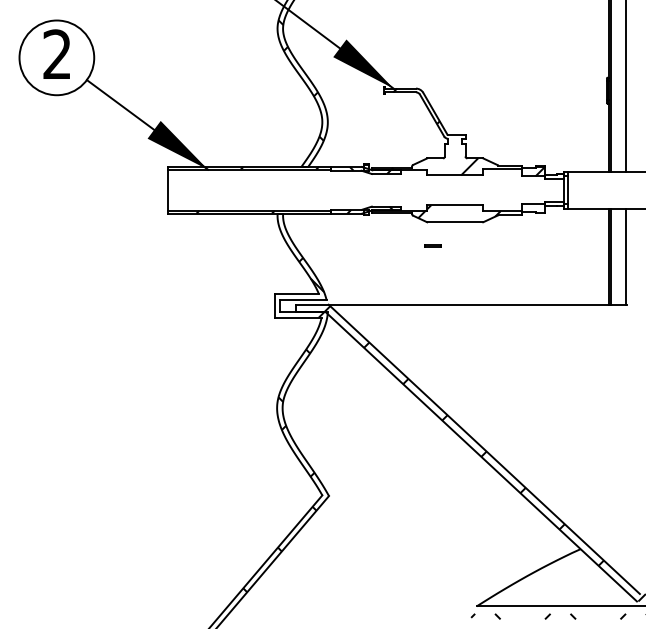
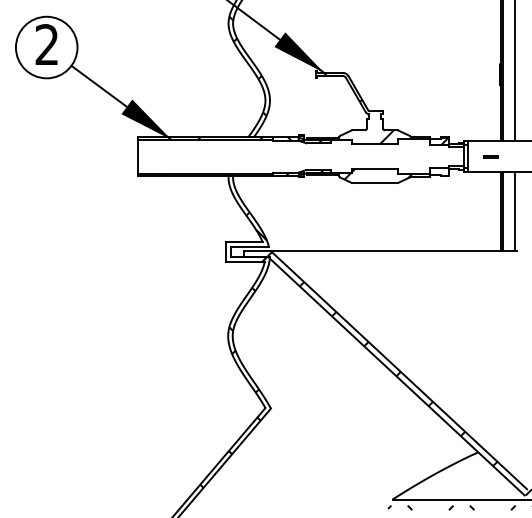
line: (432, 245) -> (490, 156), moved

